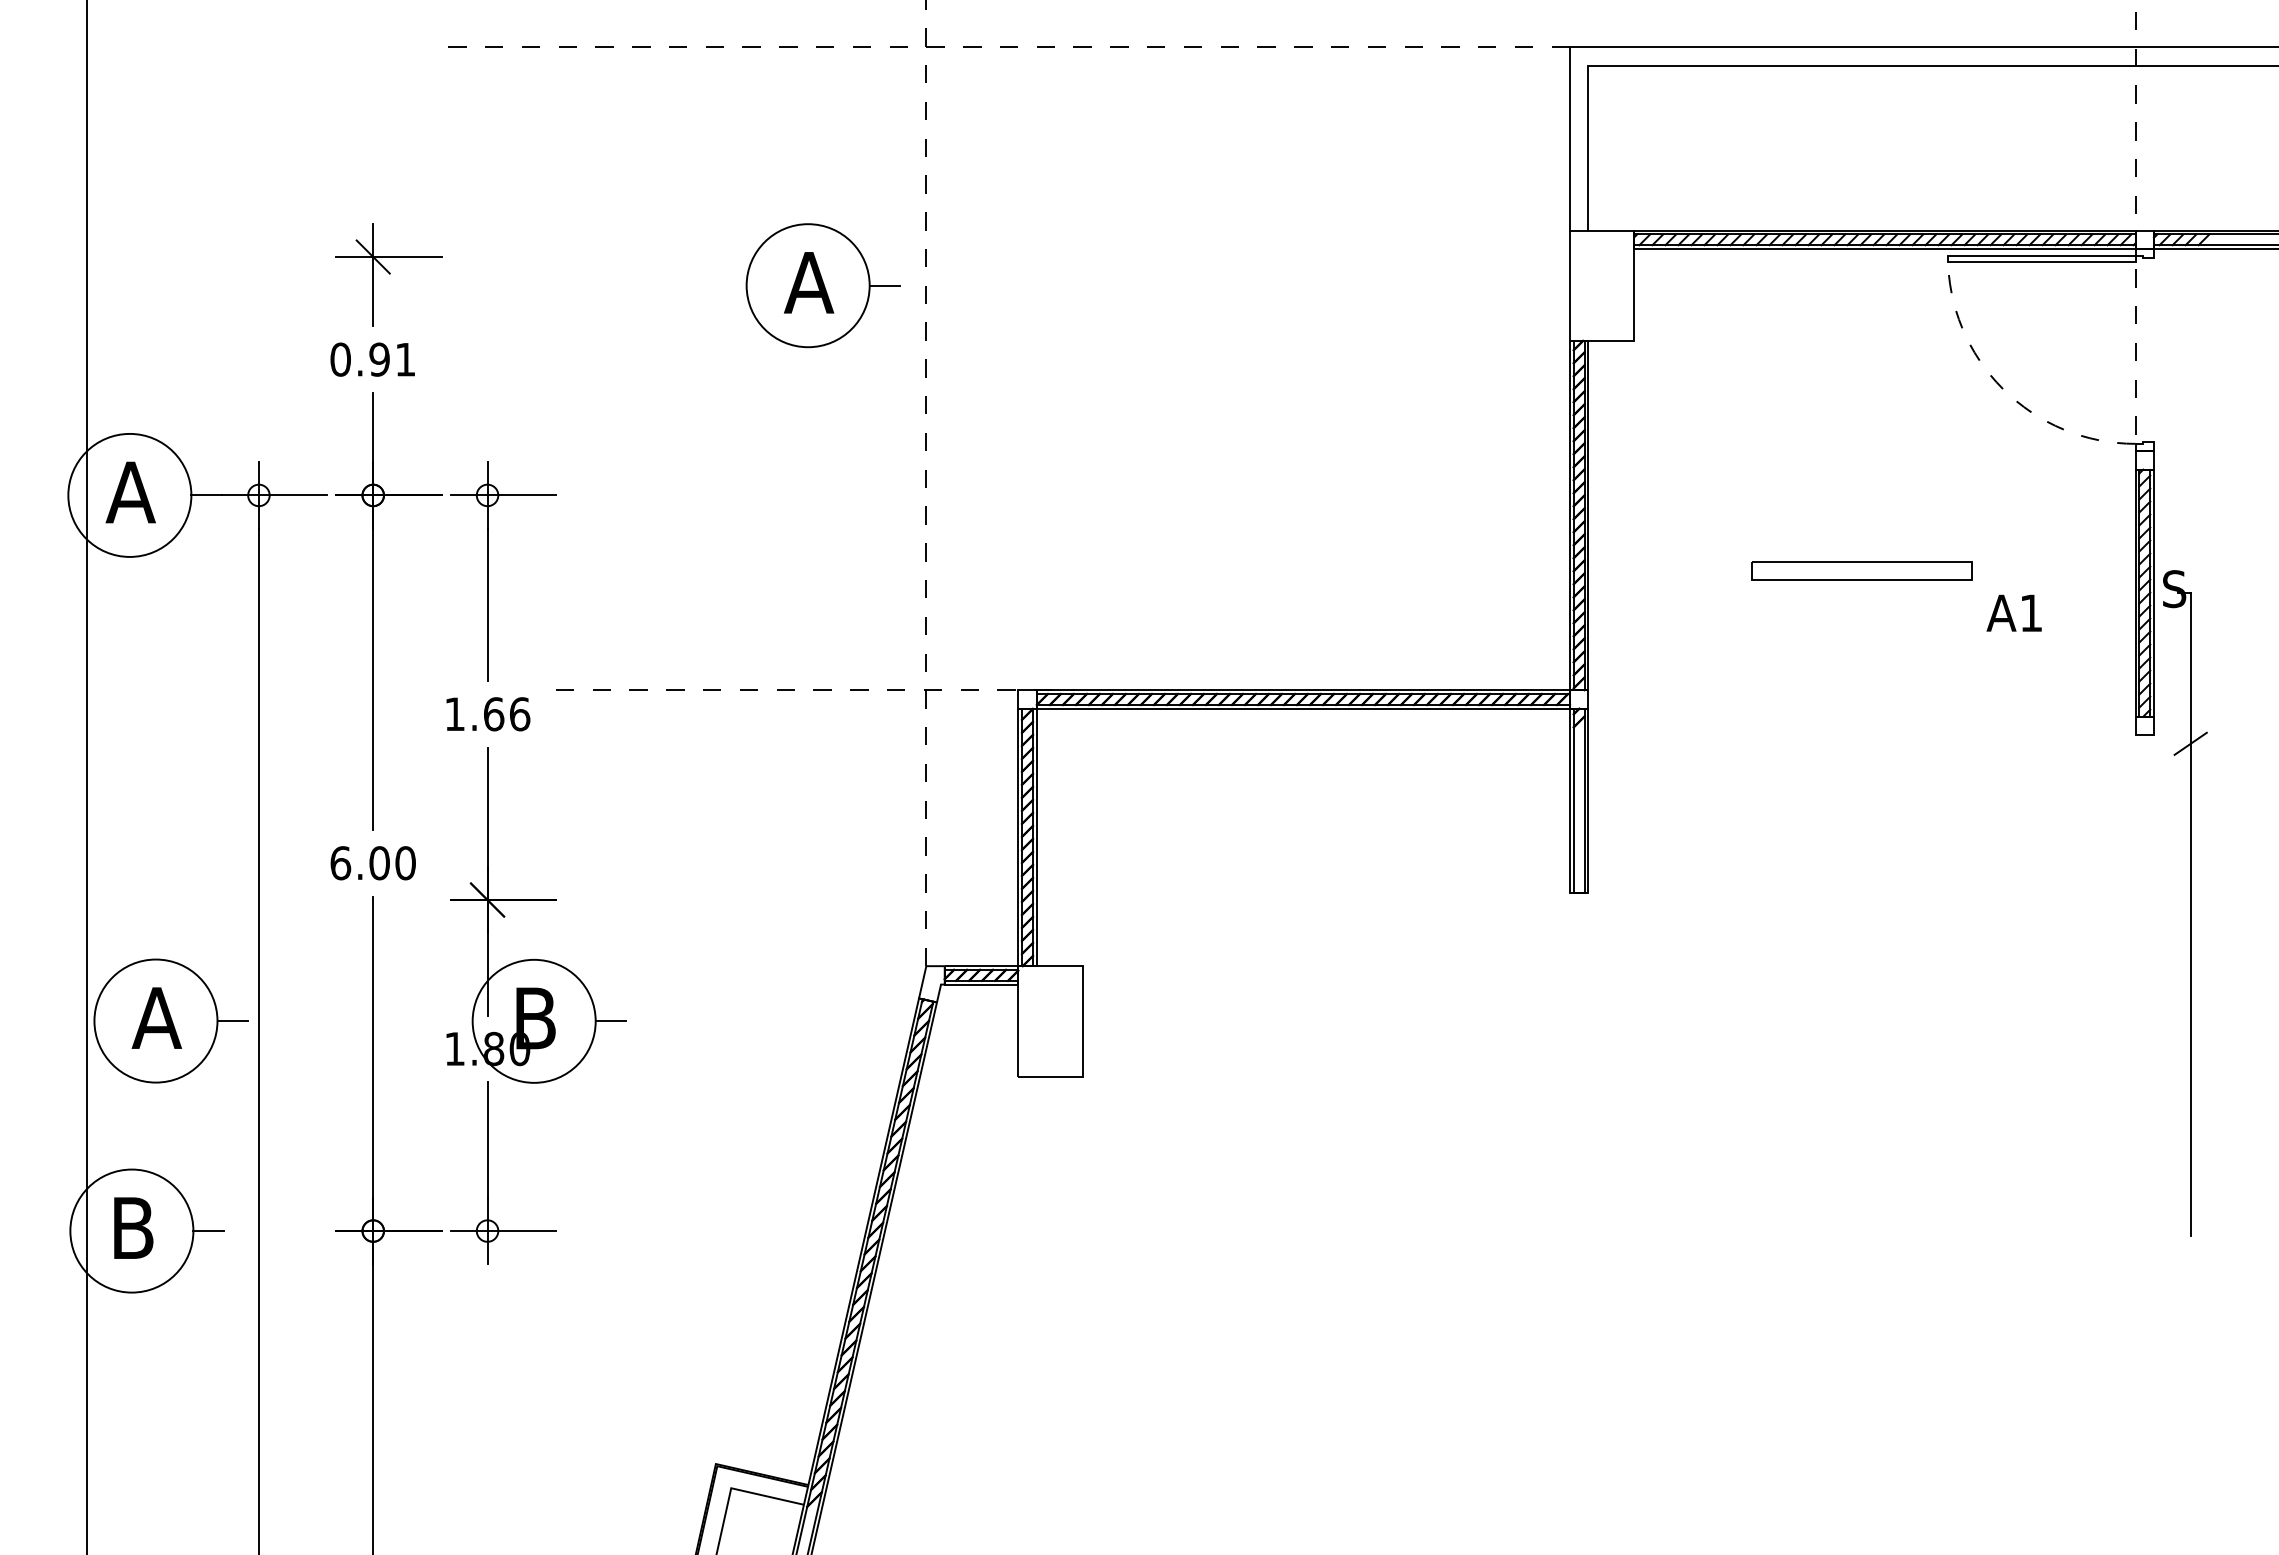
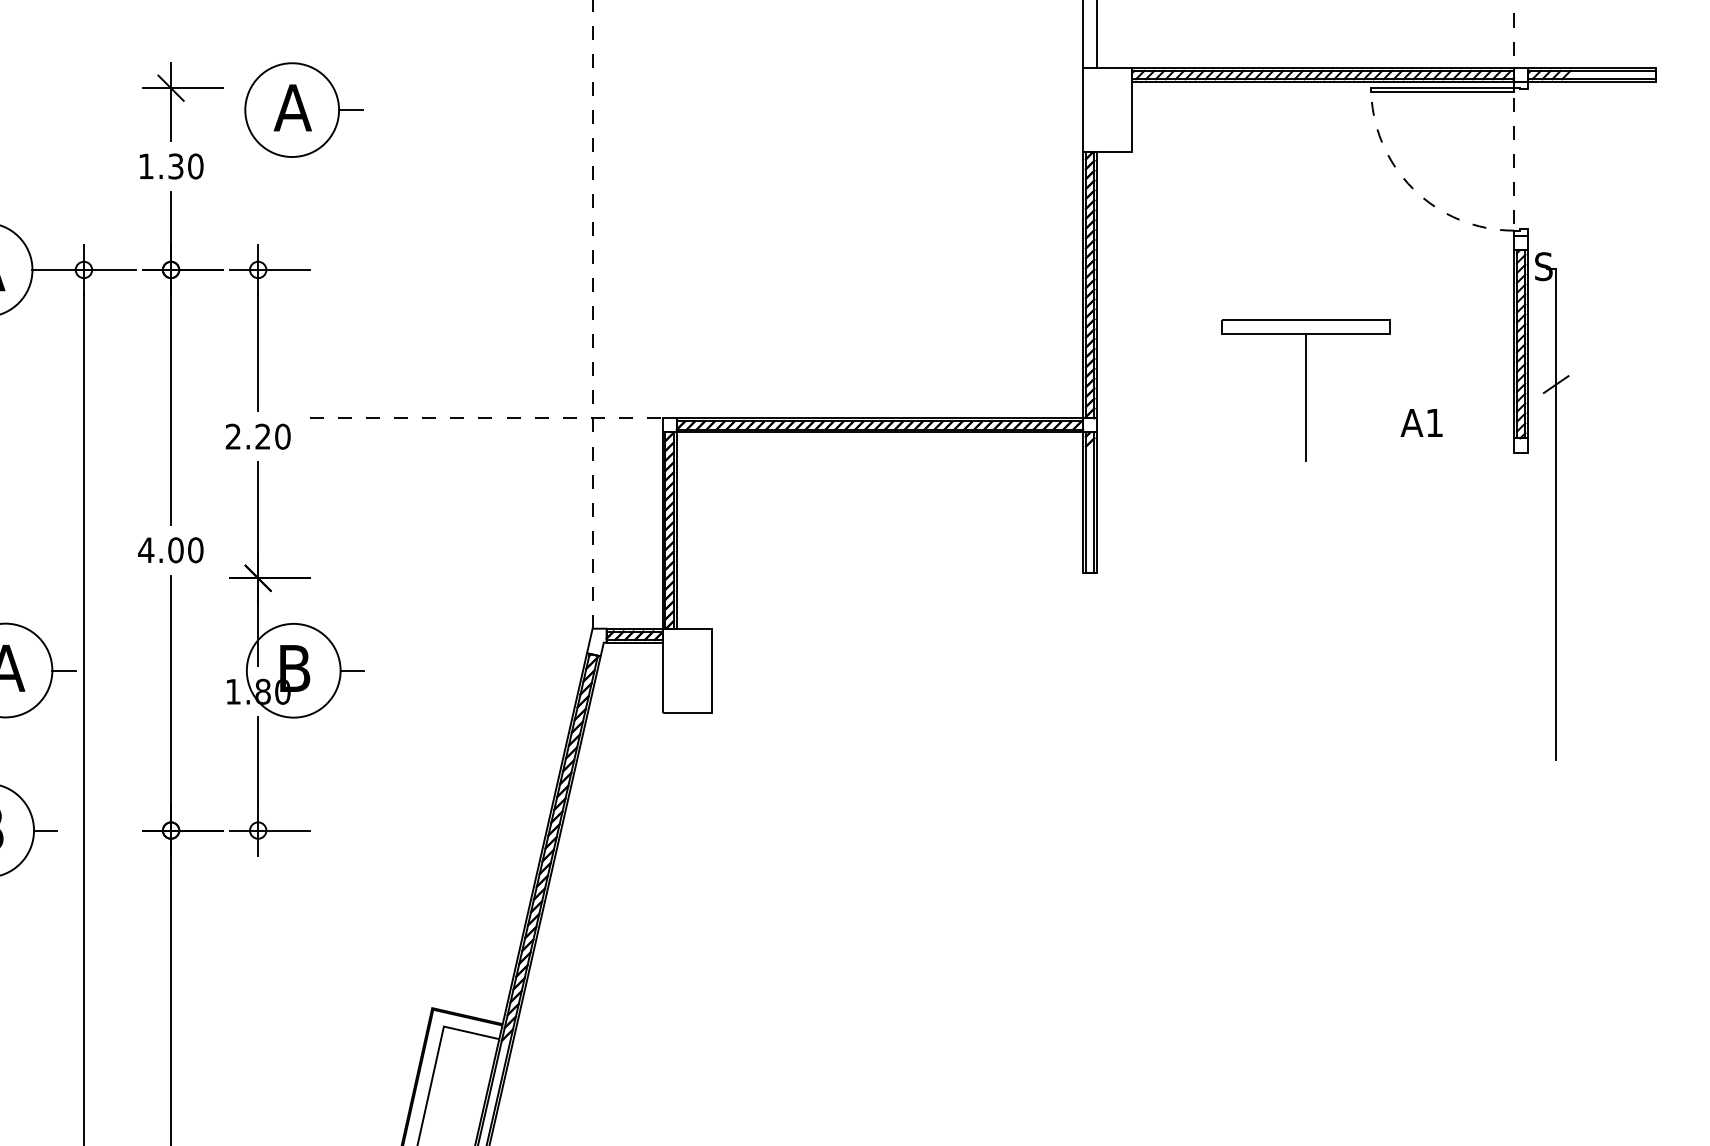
part: (822, 285) -> (303, 109), moved
text: (372, 359) -> (170, 166), 0.91 -> 1.30
text: (2013, 612) -> (1421, 422), moved
line: (1862, 662) -> (1306, 397), added
text: (487, 714) -> (258, 436), 1.66 -> 2.20
text: (340, 863) -> (146, 550), 6.00 -> 4.00
part: (2185, 903) -> (1552, 506), moved

